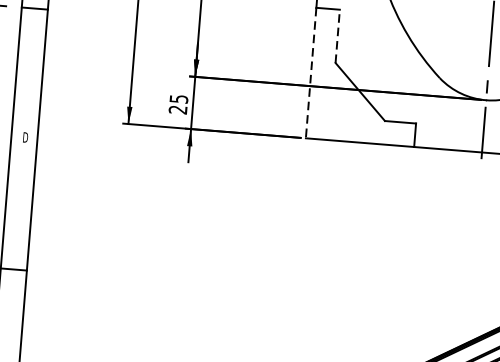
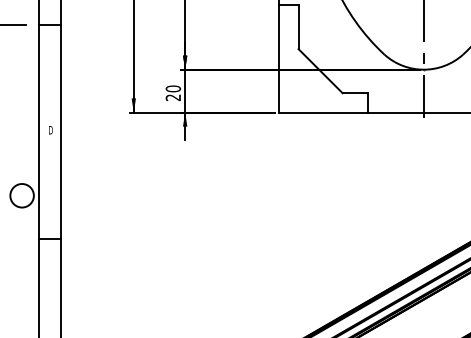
line: (337, 36) -> (298, 27), dashed -> solid
line: (311, 73) -> (279, 59), dashed -> solid
text: (177, 98) -> (172, 88), 25 -> 20

